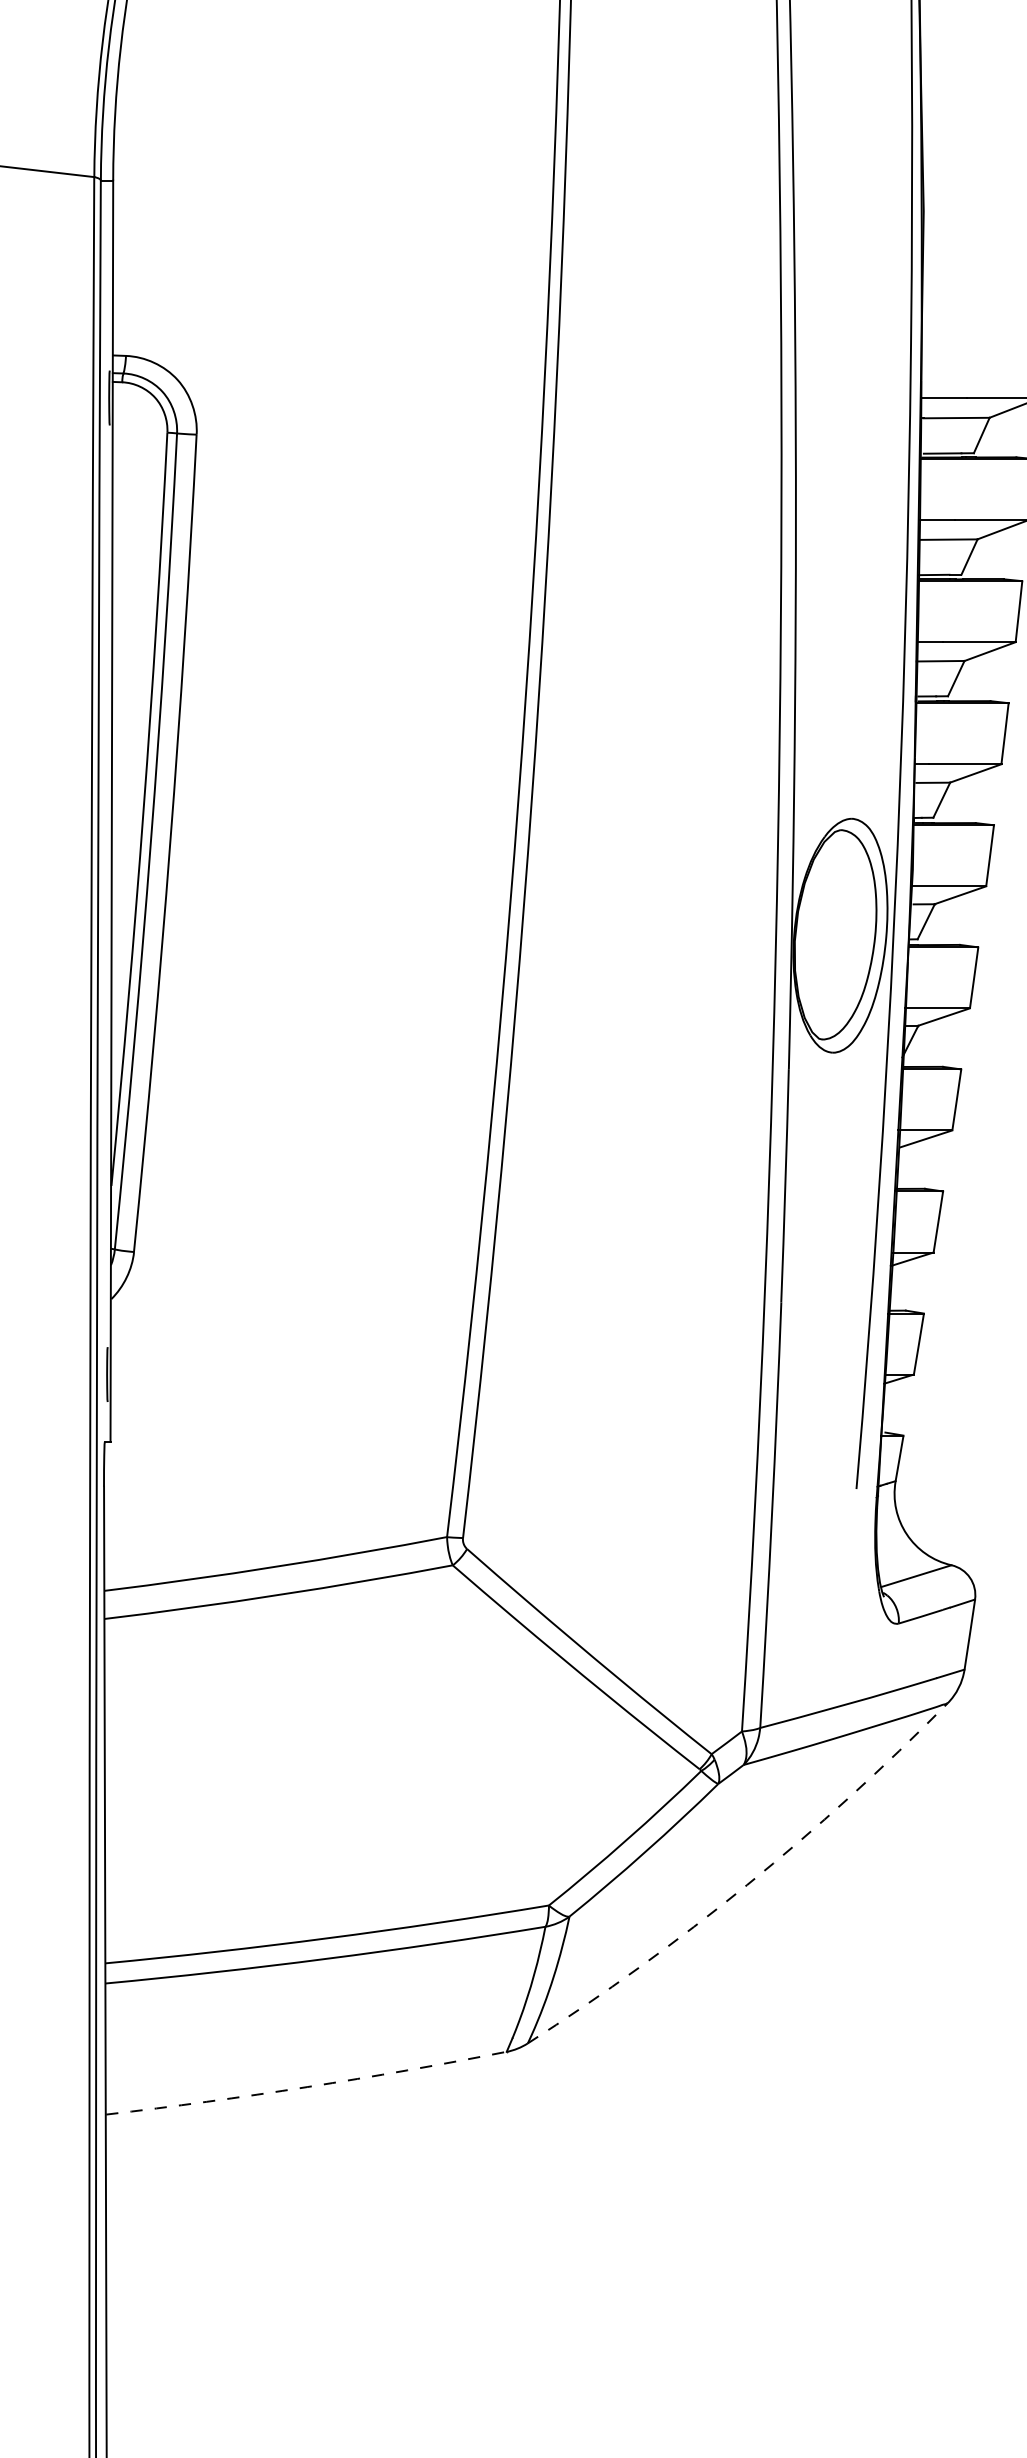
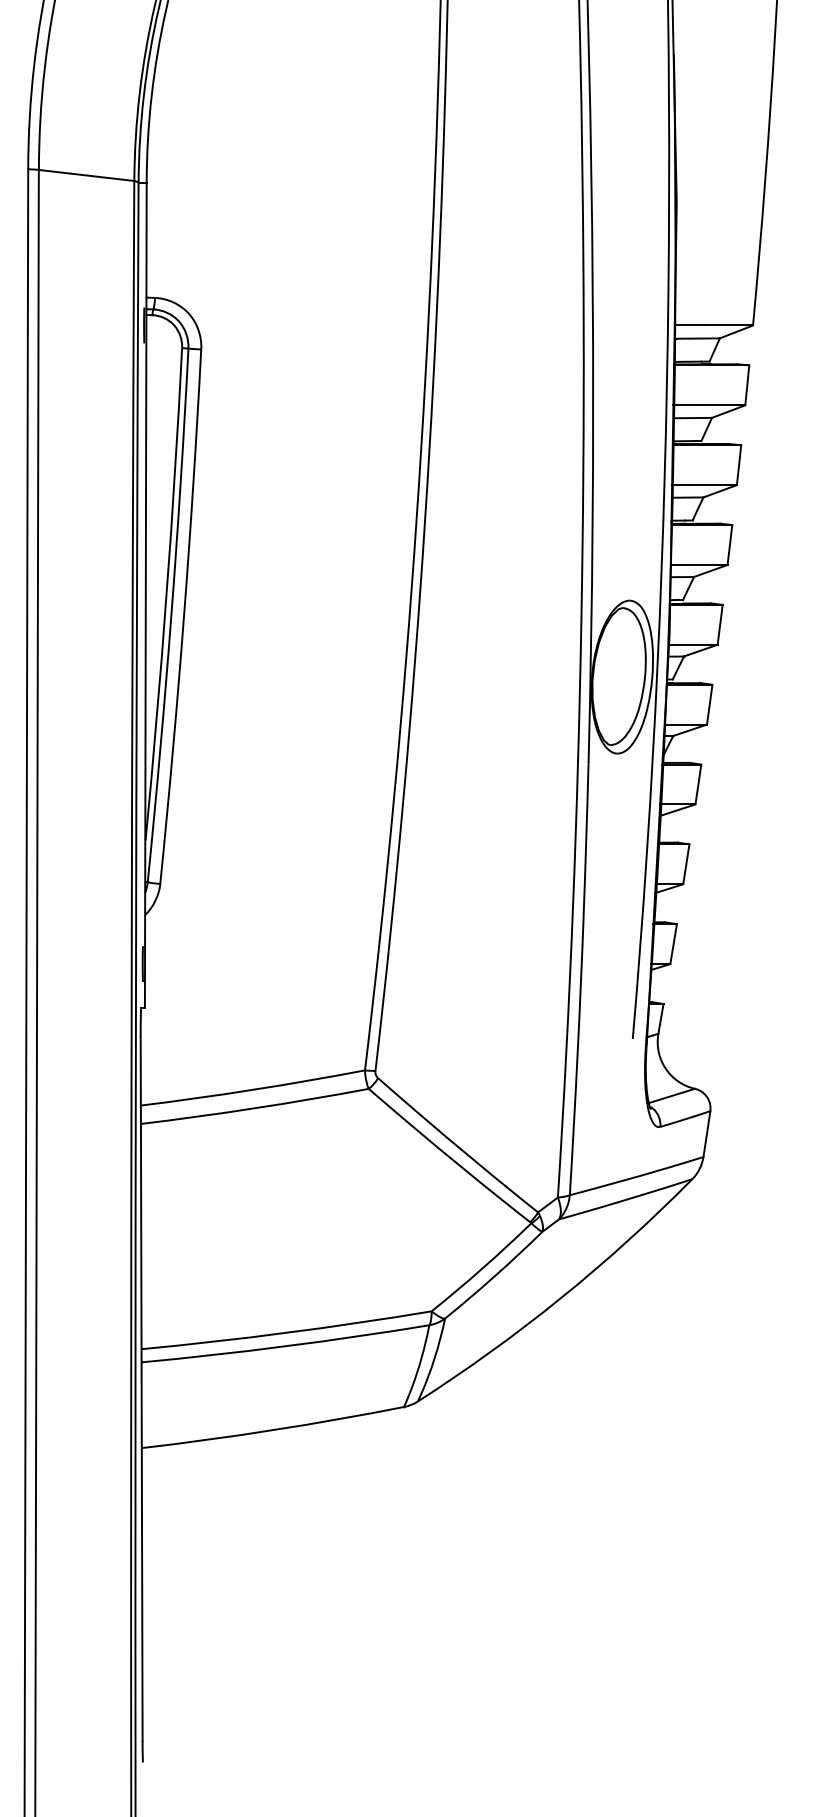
arc: (747, 1884) -> (561, 1297), dashed -> solid
arc: (307, 2087) -> (273, 1430), dashed -> solid

